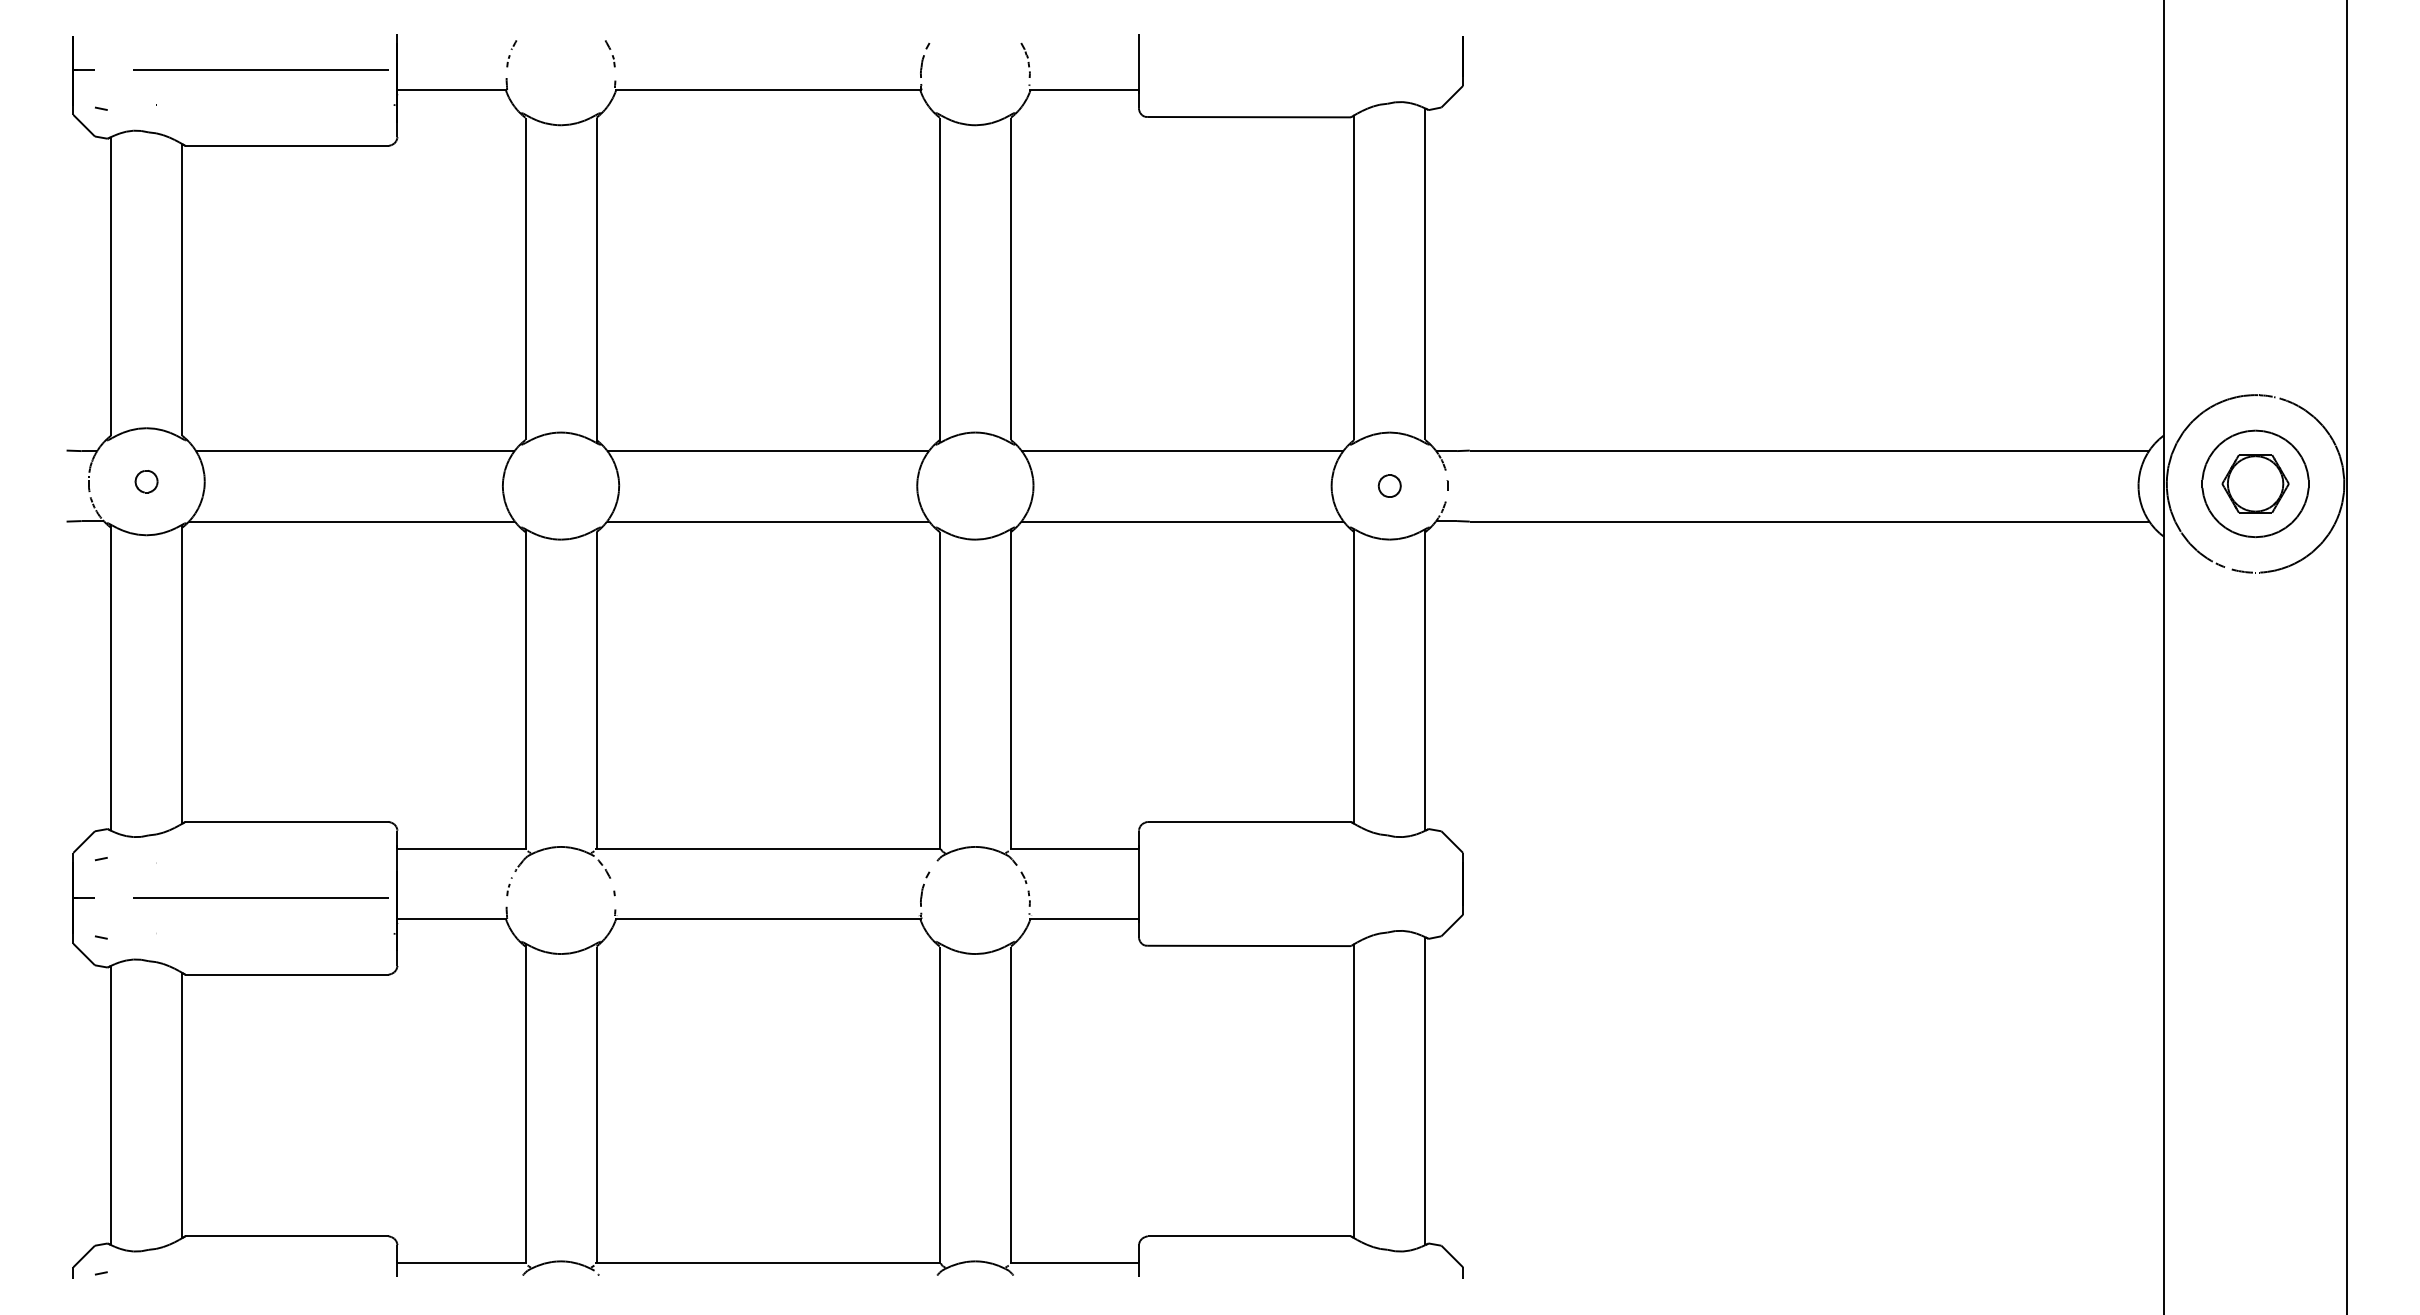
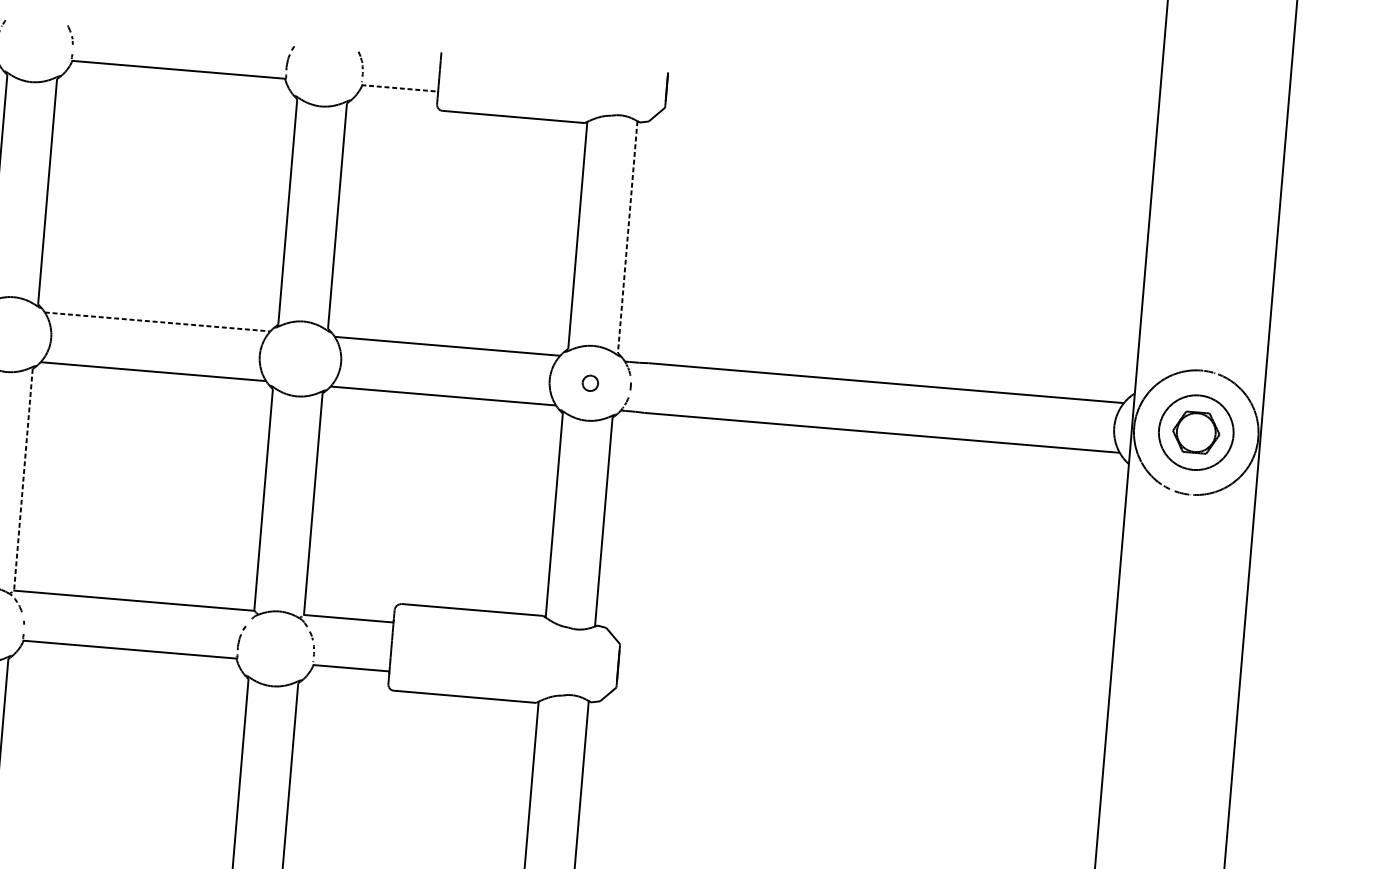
line: (1084, 90) -> (400, 88), solid -> dashed
line: (1425, 274) -> (627, 237), solid -> dashed
line: (768, 450) -> (157, 321), solid -> dashed
line: (596, 691) -> (23, 480), solid -> dashed

